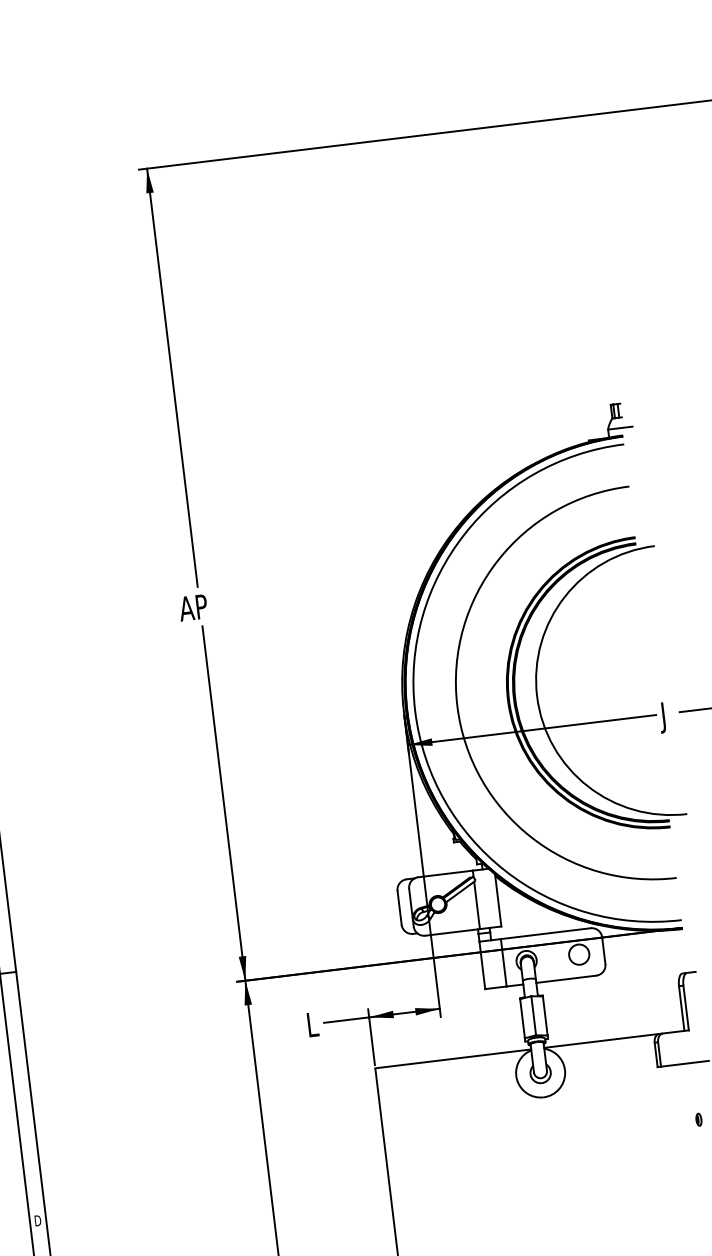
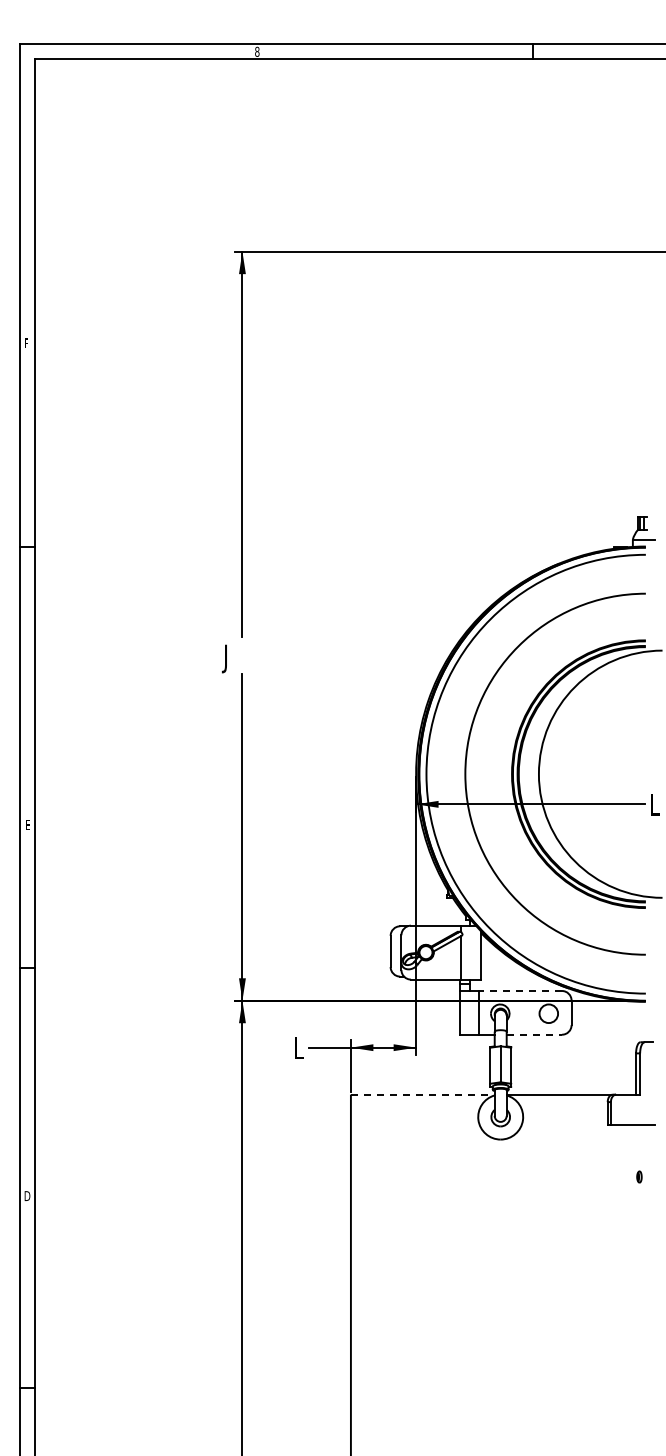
text: (191, 610) -> (234, 658), AP -> J
text: (665, 717) -> (653, 807), J -> L
line: (545, 933) -> (520, 990), solid -> dashed
line: (566, 979) -> (534, 1034), solid -> dashed
line: (452, 1058) -> (422, 1094), solid -> dashed

